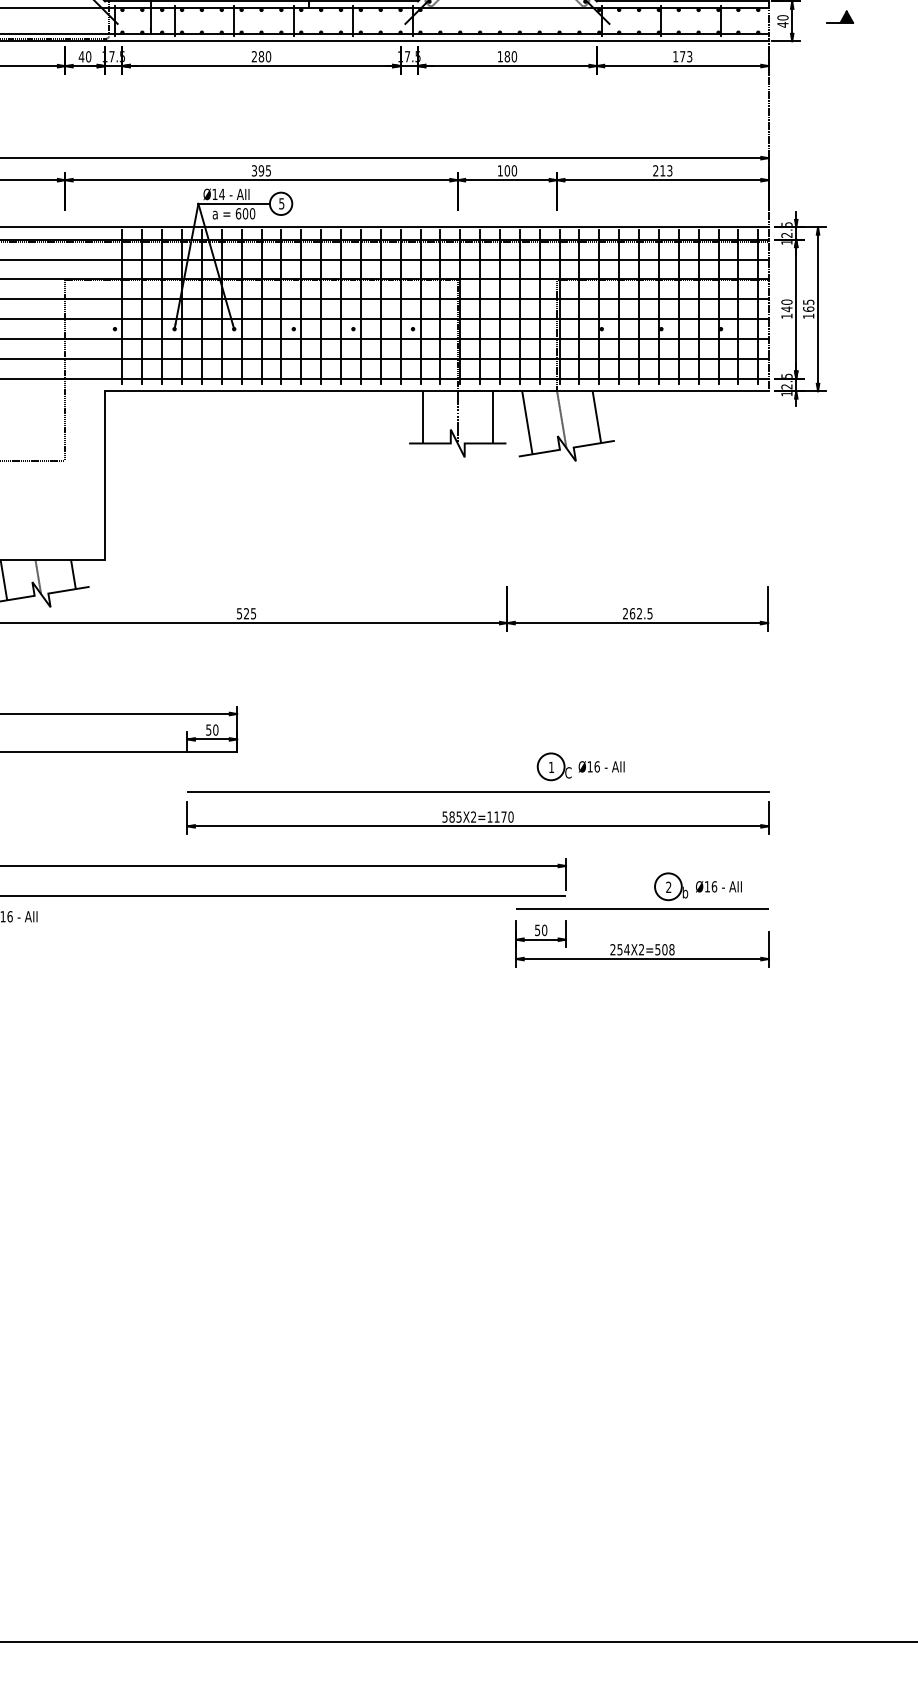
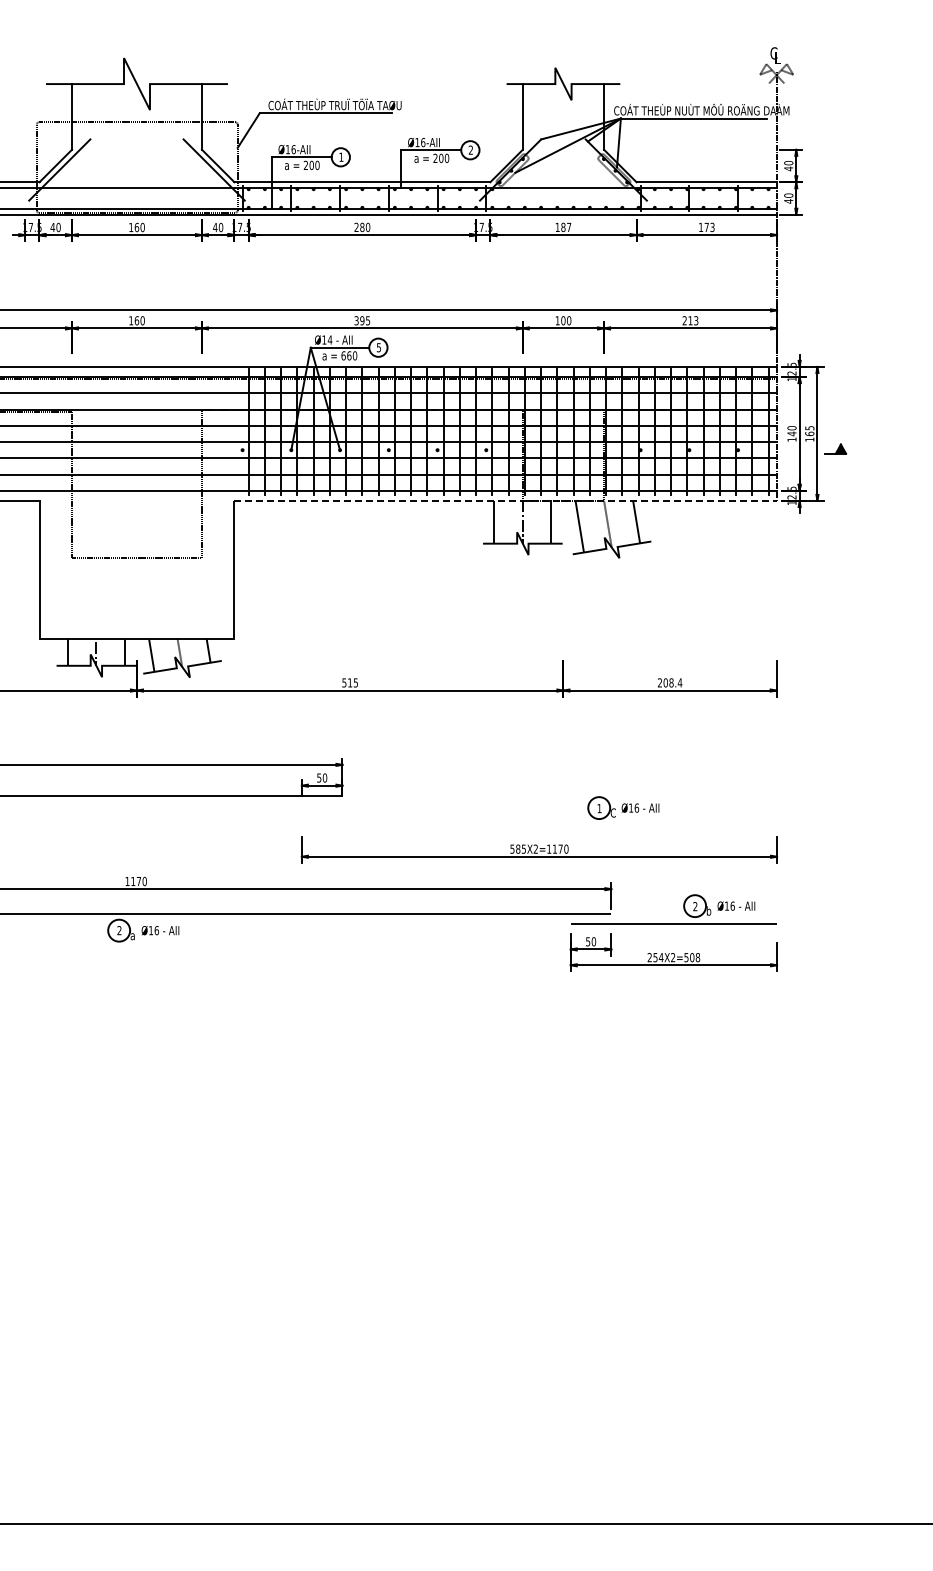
part: (840, 16) -> (835, 448), moved
text: (514, 56) -> (569, 227), 180 -> 187
text: (245, 213) -> (349, 355), 600 -> 660
line: (437, 390) -> (506, 500), solid -> dashed
text: (245, 613) -> (349, 682), 525 -> 515
text: (640, 613) -> (672, 682), 262.5 -> 208.4
line: (478, 791) -> (539, 828), removed

